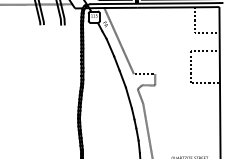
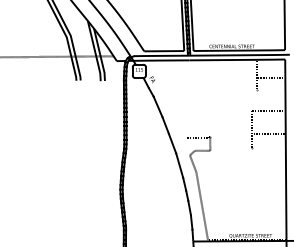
line: (207, 33) -> (271, 78), moved
line: (119, 40) -> (168, 98), removed
line: (205, 82) -> (268, 133), moved

